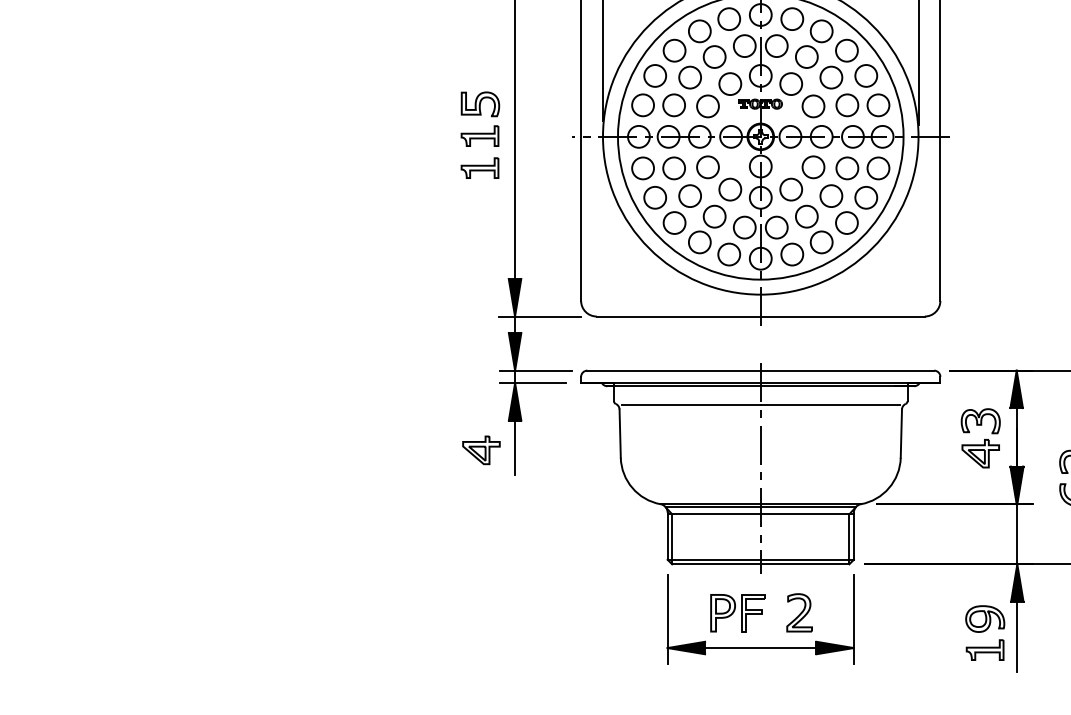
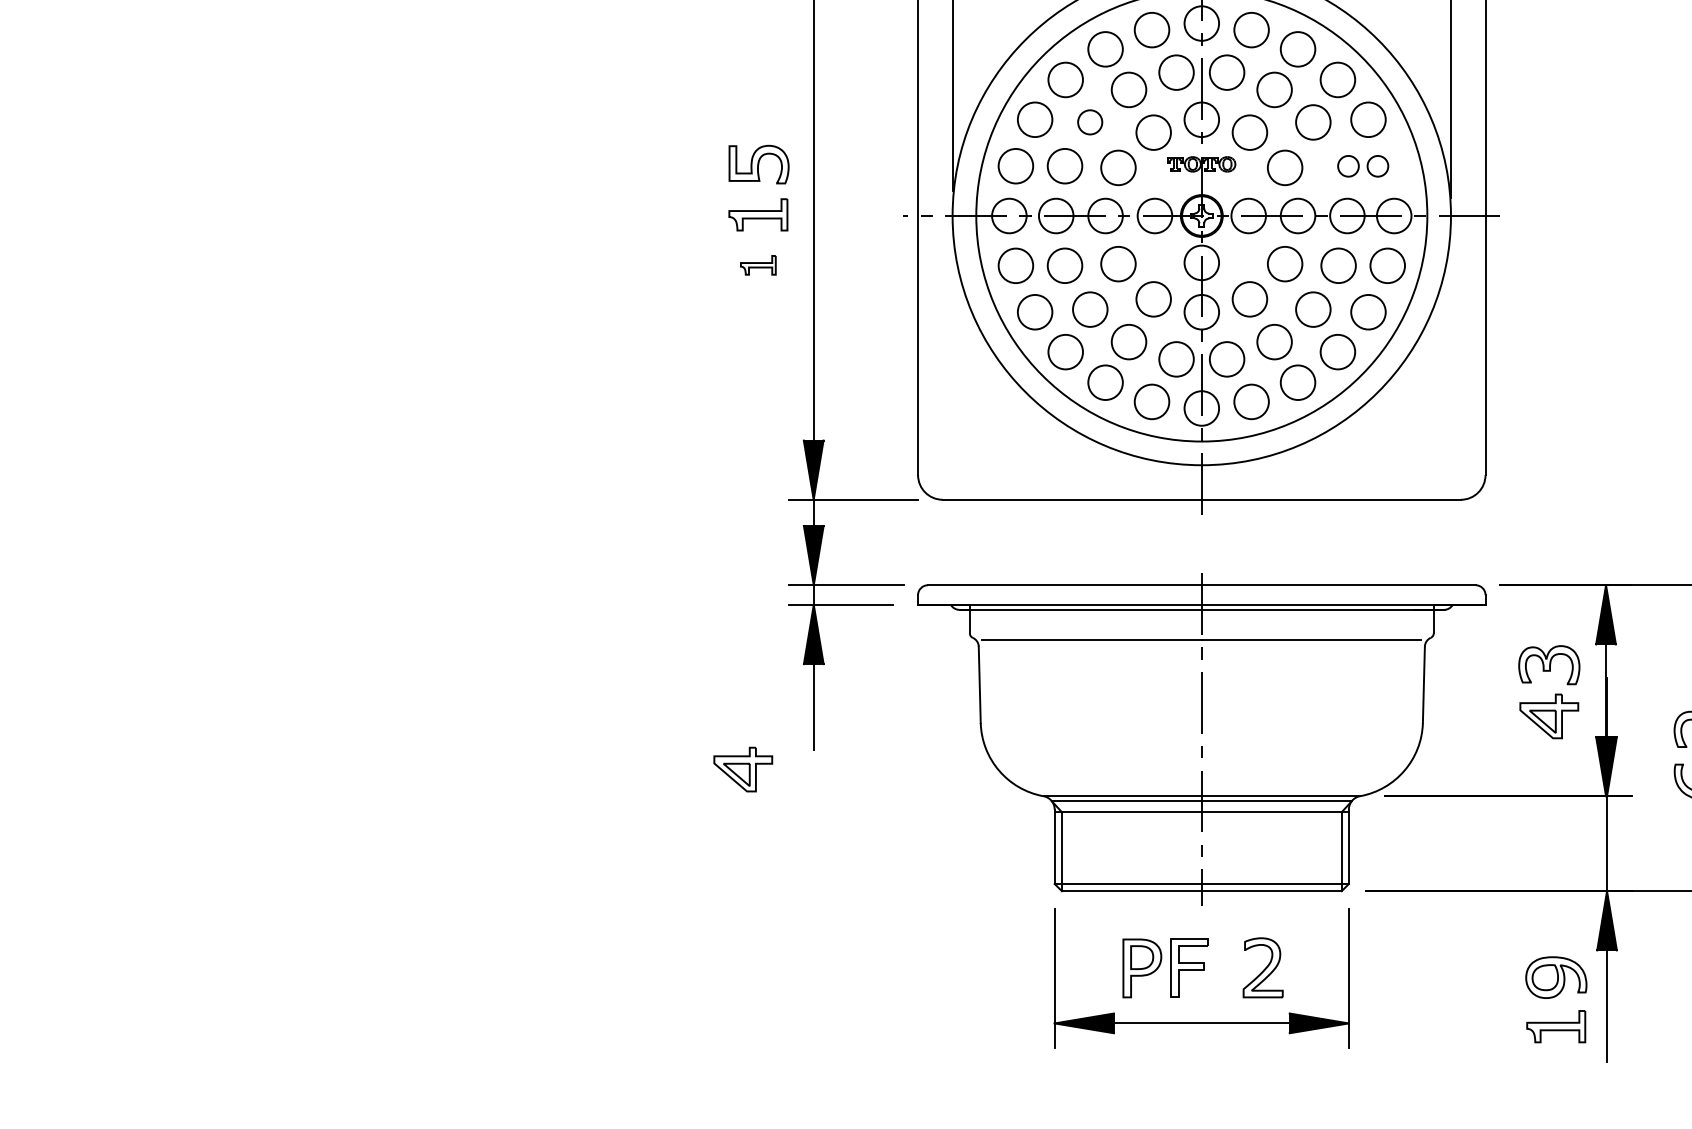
circle: (689, 77) -> (1089, 122), size x0.7
part: (862, 105) -> (1362, 166), size x0.6
part: (479, 167) -> (757, 264), size x0.6
part: (481, 450) -> (743, 769), moved

